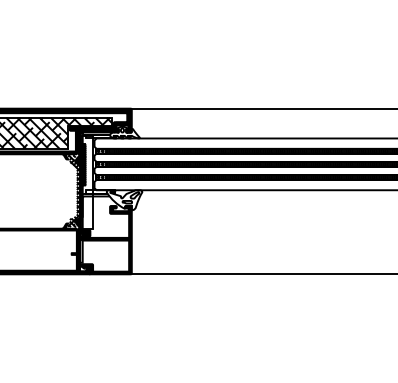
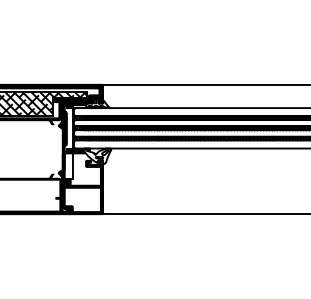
hatch: (74, 191) -> (58, 149), removed

